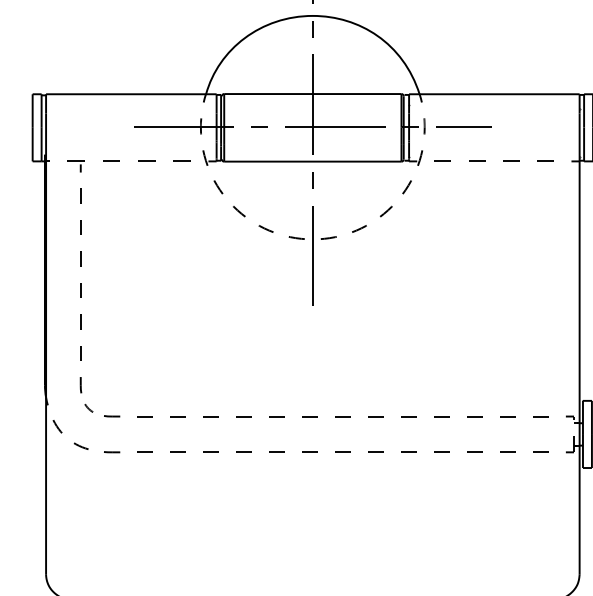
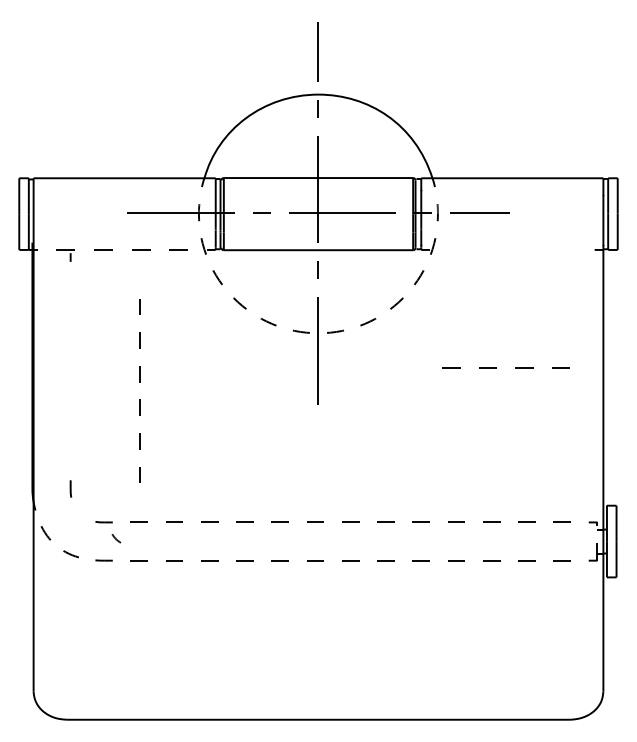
part: (485, 160) -> (496, 367), moved
part: (80, 266) -> (139, 382), moved
line: (89, 408) -> (116, 538), moved

